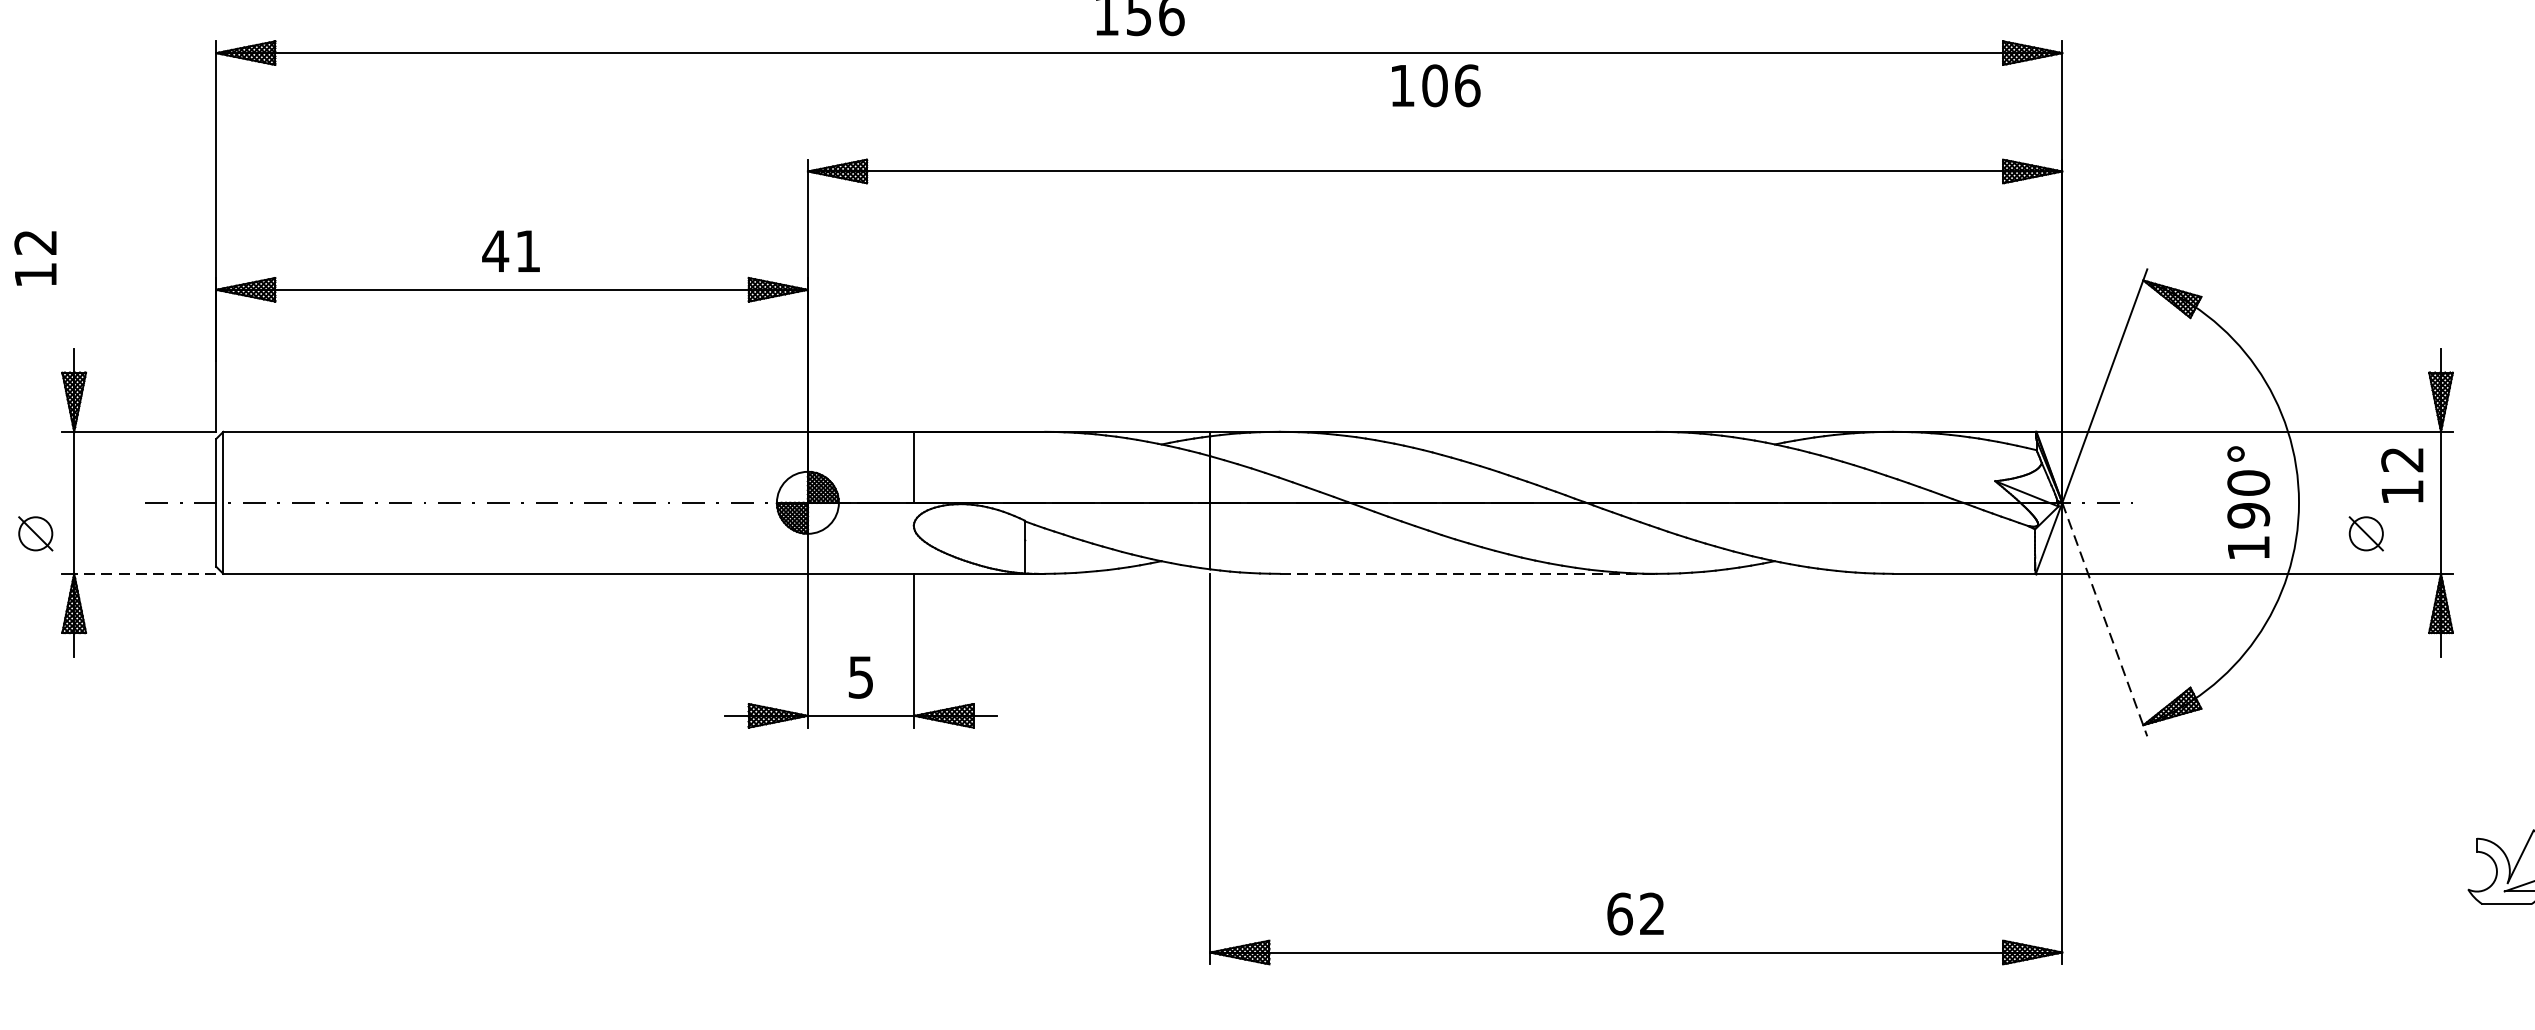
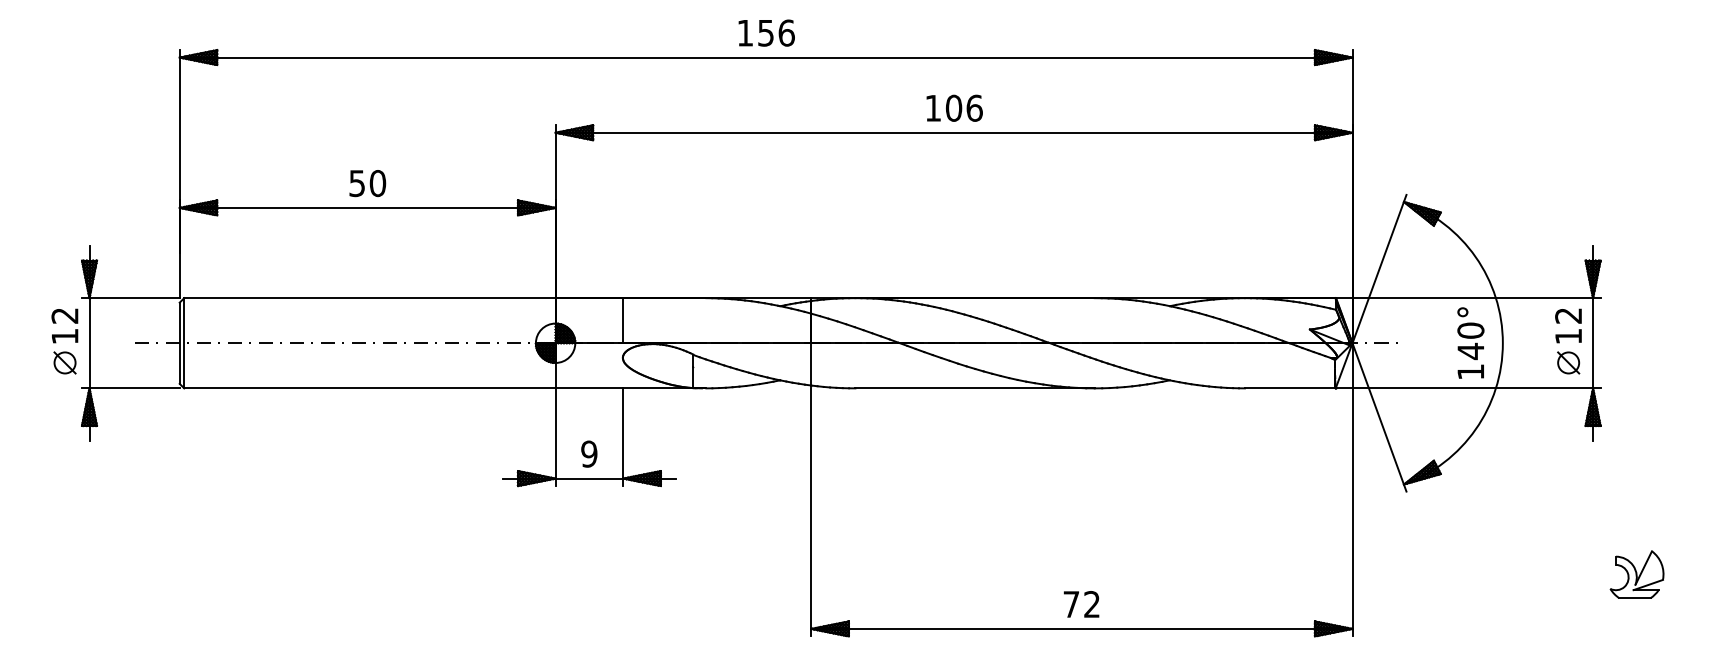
text: (1435, 84) -> (954, 107), moved
text: (511, 251) -> (367, 183), 41 -> 50
text: (34, 257) -> (64, 325), moved
text: (2248, 515) -> (1470, 351), 190° -> 140°
part: (2366, 533) -> (1568, 362), moved
line: (145, 574) -> (134, 388), dashed -> solid
line: (1468, 574) -> (975, 388), dashed -> solid
line: (2104, 619) -> (1379, 417), dashed -> solid
text: (861, 676) -> (589, 453), 5 -> 9
text: (1619, 914) -> (1071, 604), 62 -> 72

